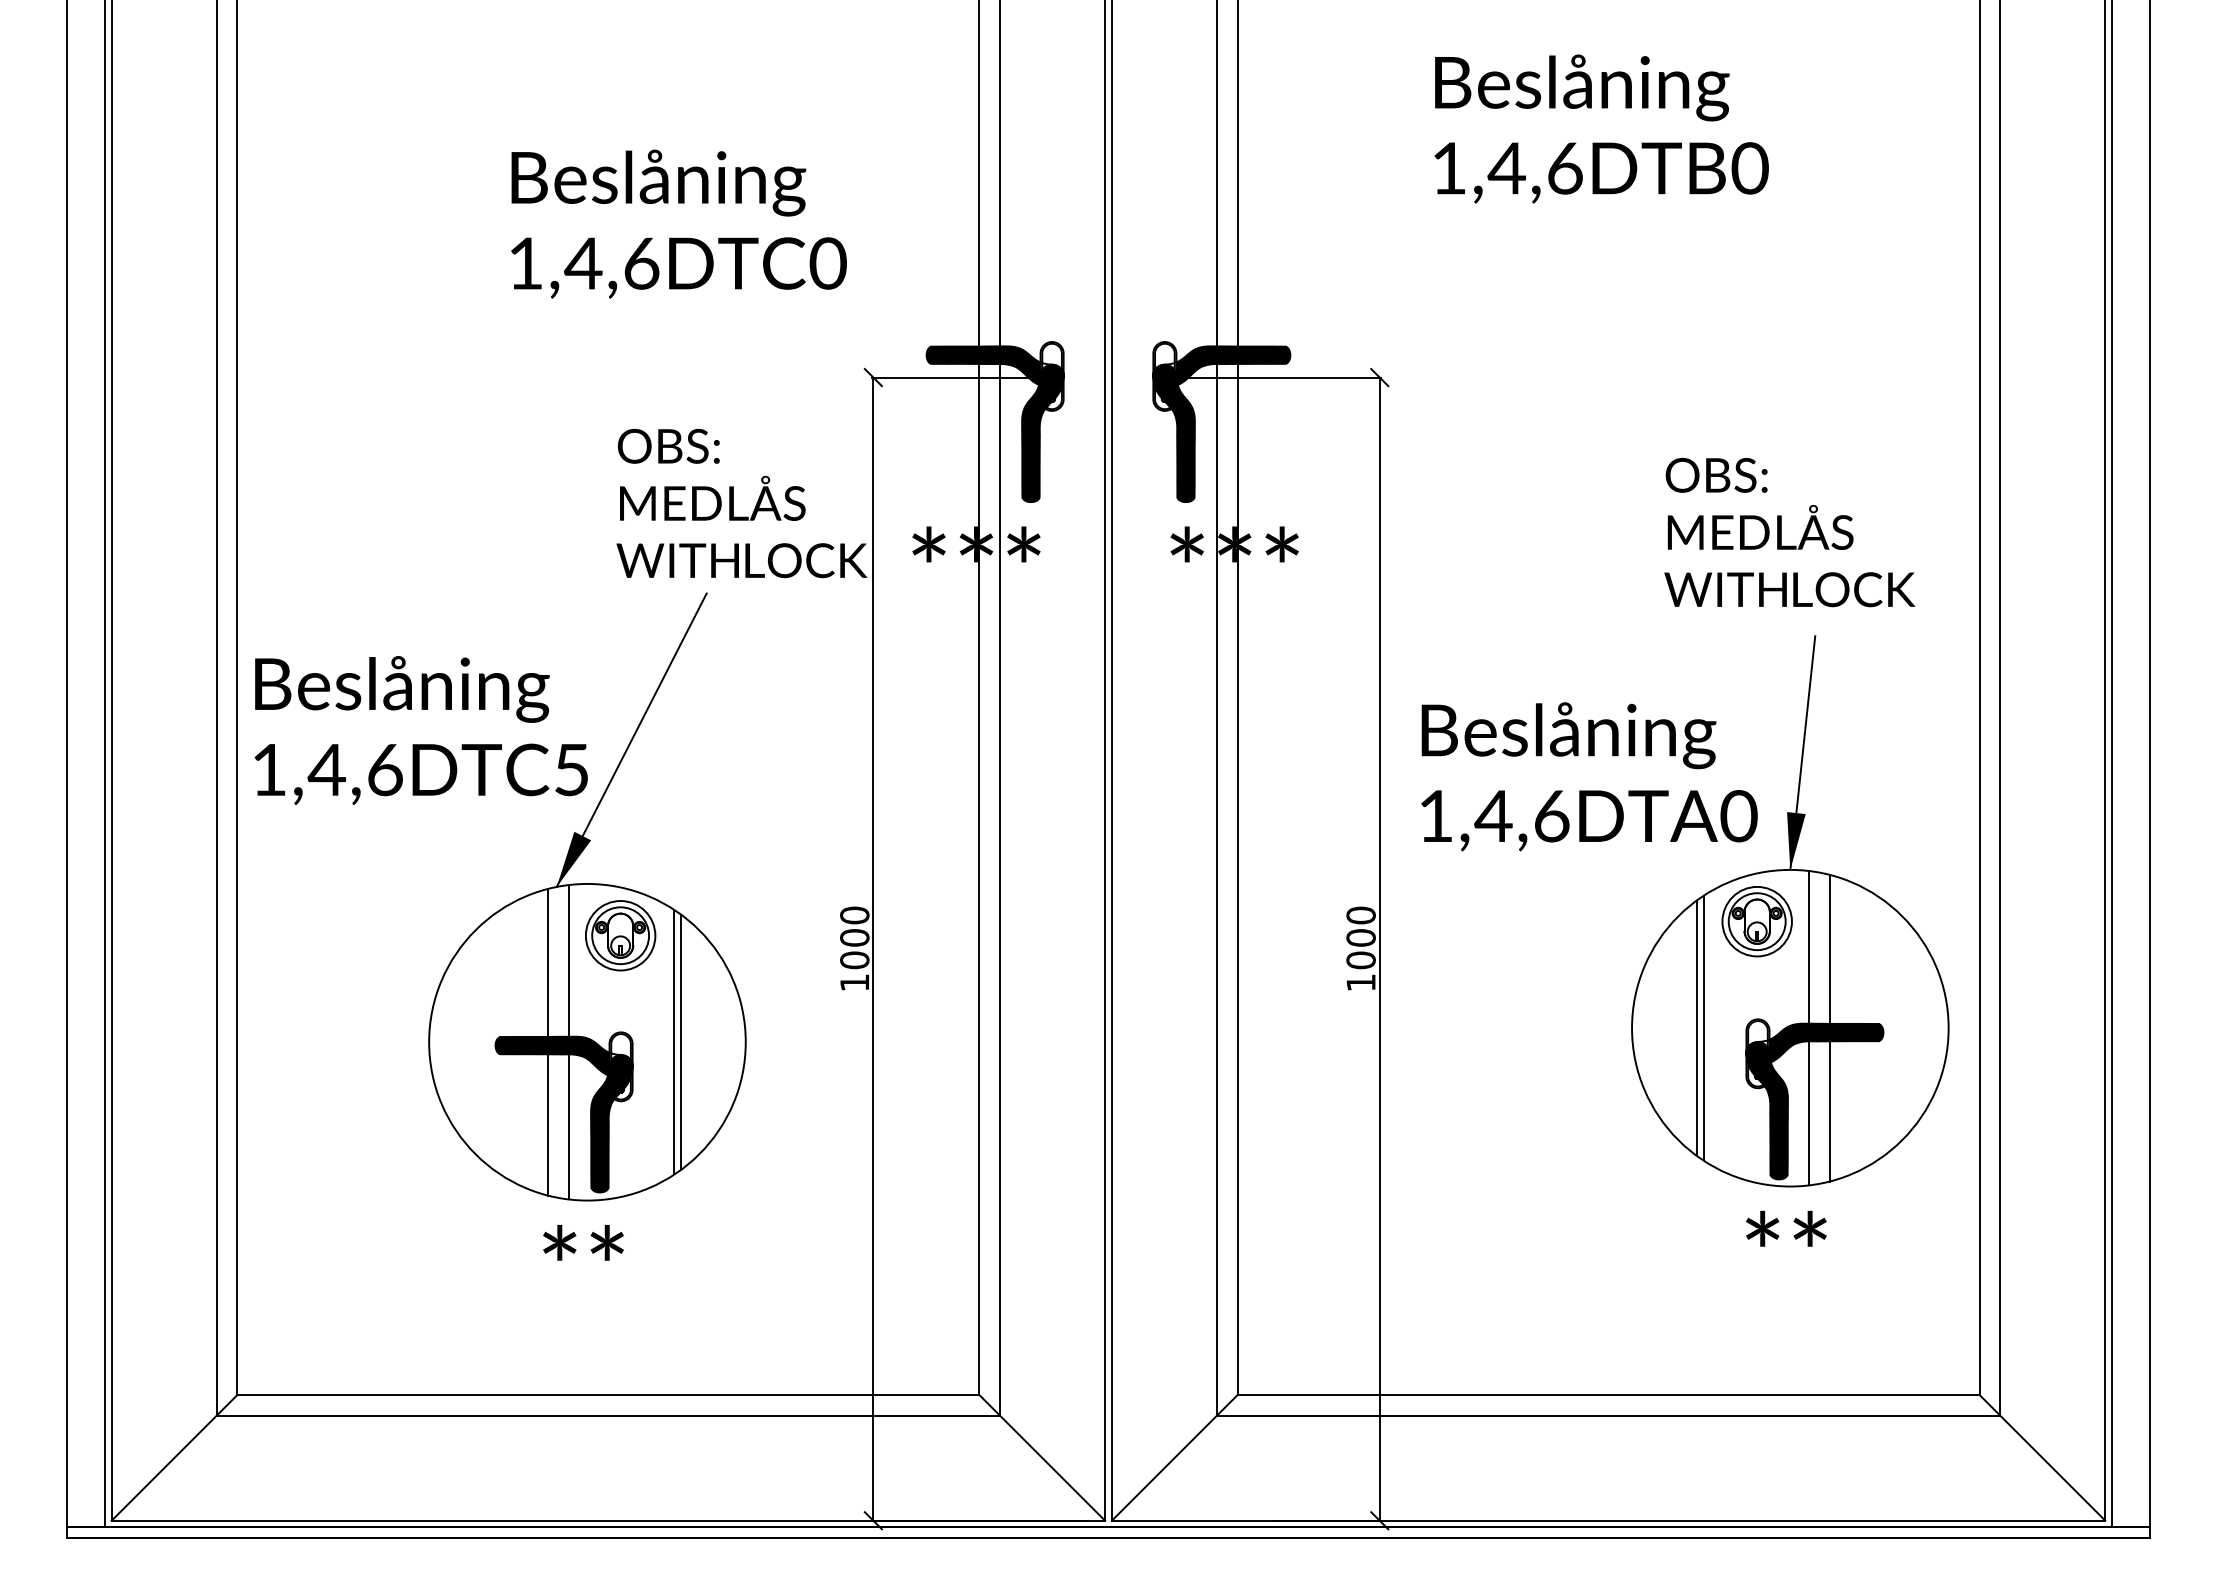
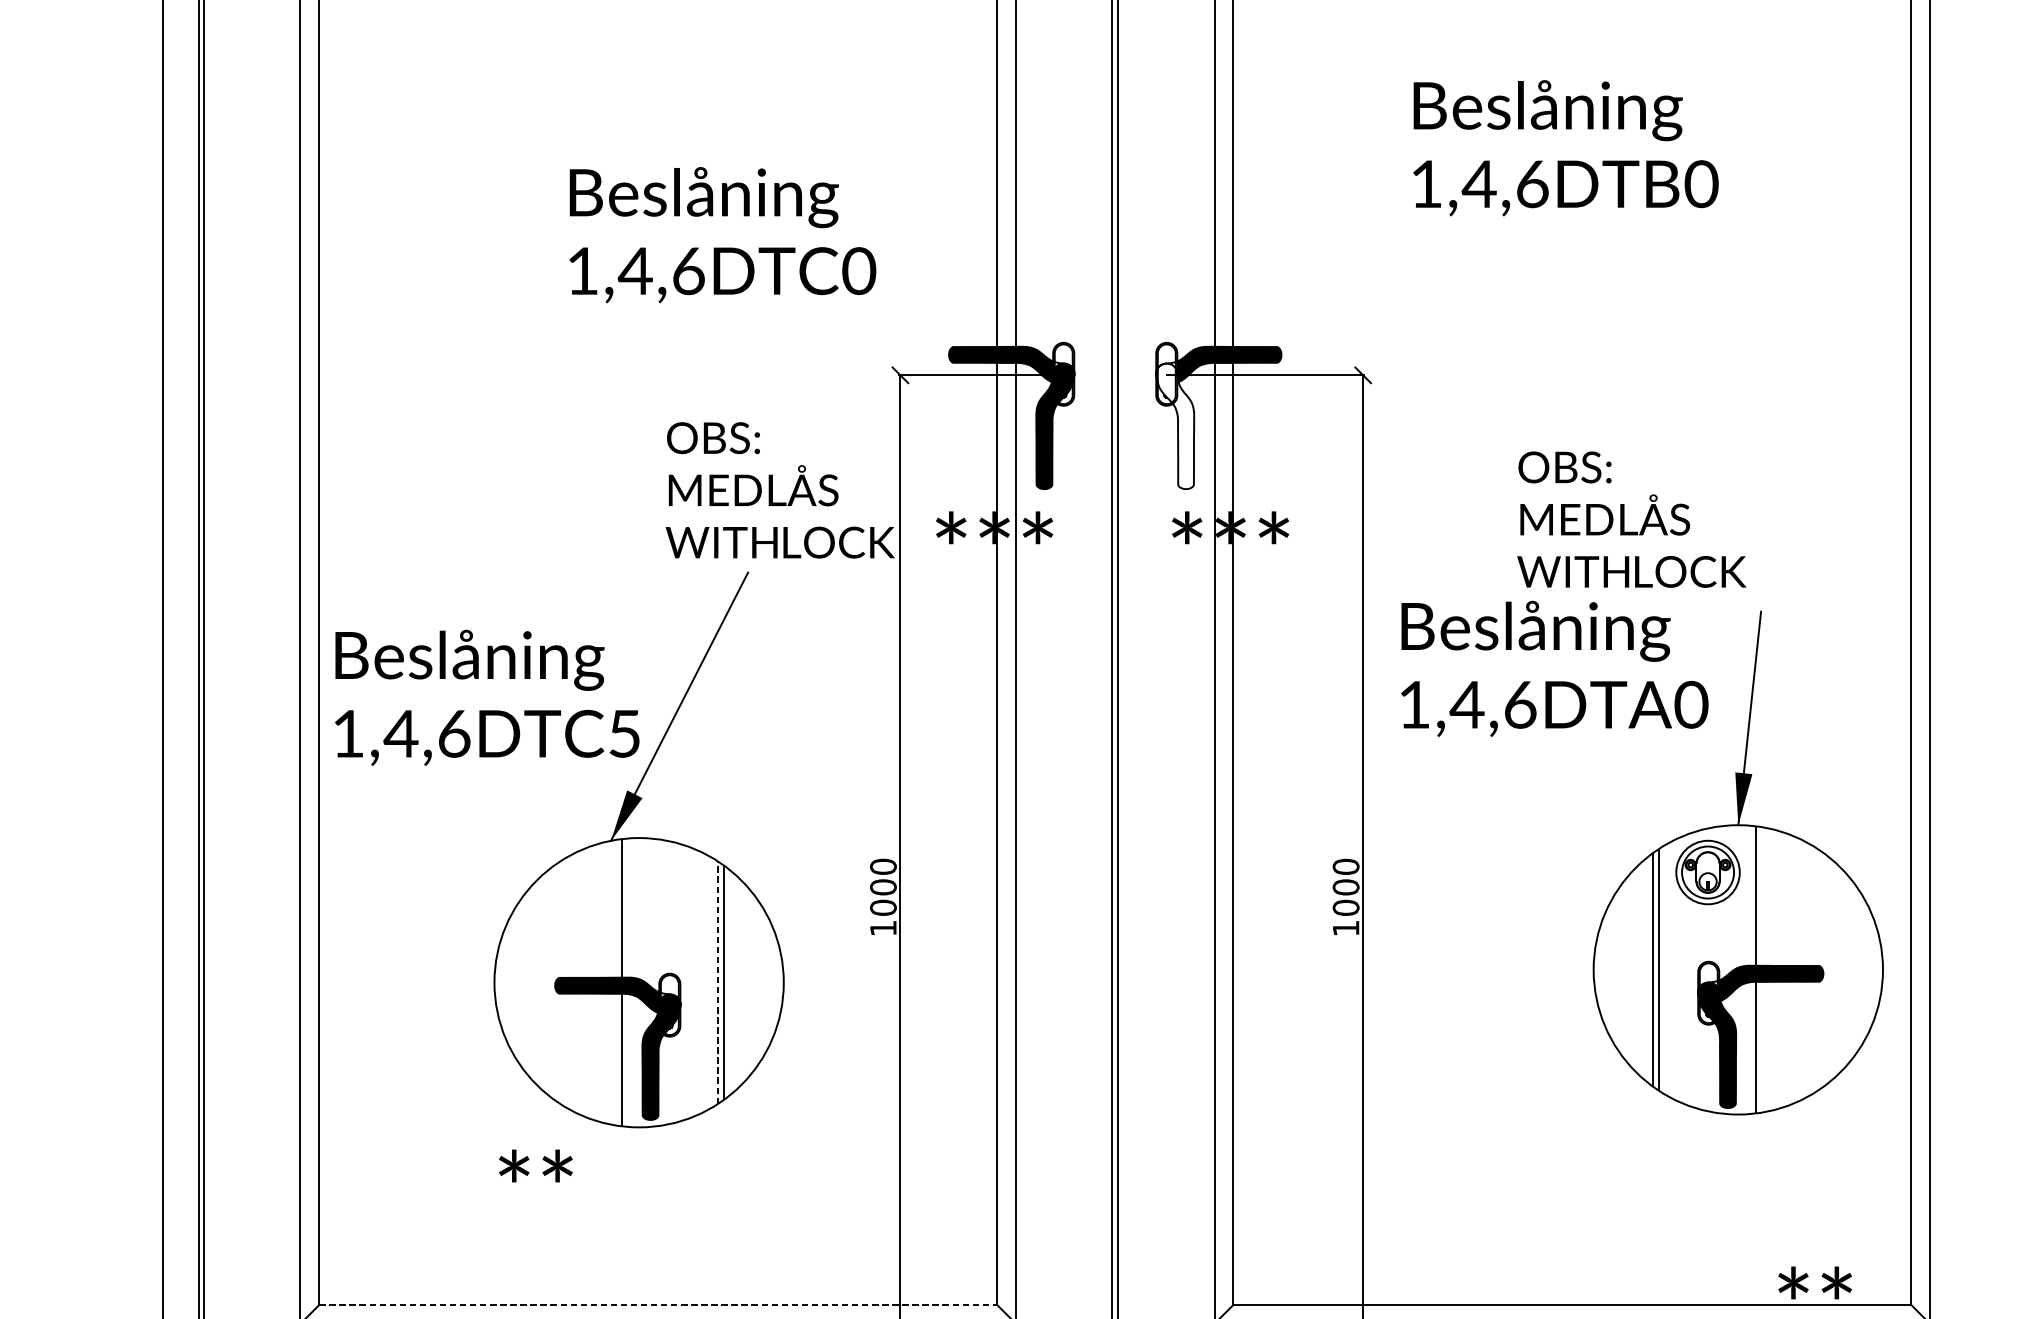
fill: (1173, 433) -> (1174, 426), removed
text: (1789, 532) -> (1631, 519), moved
text: (1589, 776) -> (1554, 668), moved
part: (620, 935) -> (669, 885), removed
line: (1829, 1027) -> (1774, 969), removed
line: (548, 1041) -> (603, 982), removed
line: (673, 1042) -> (717, 982), solid -> dashed
text: (1786, 1228) -> (1815, 1282), moved
text: (583, 1242) -> (535, 1165), moved
line: (608, 1394) -> (658, 1304), solid -> dashed

